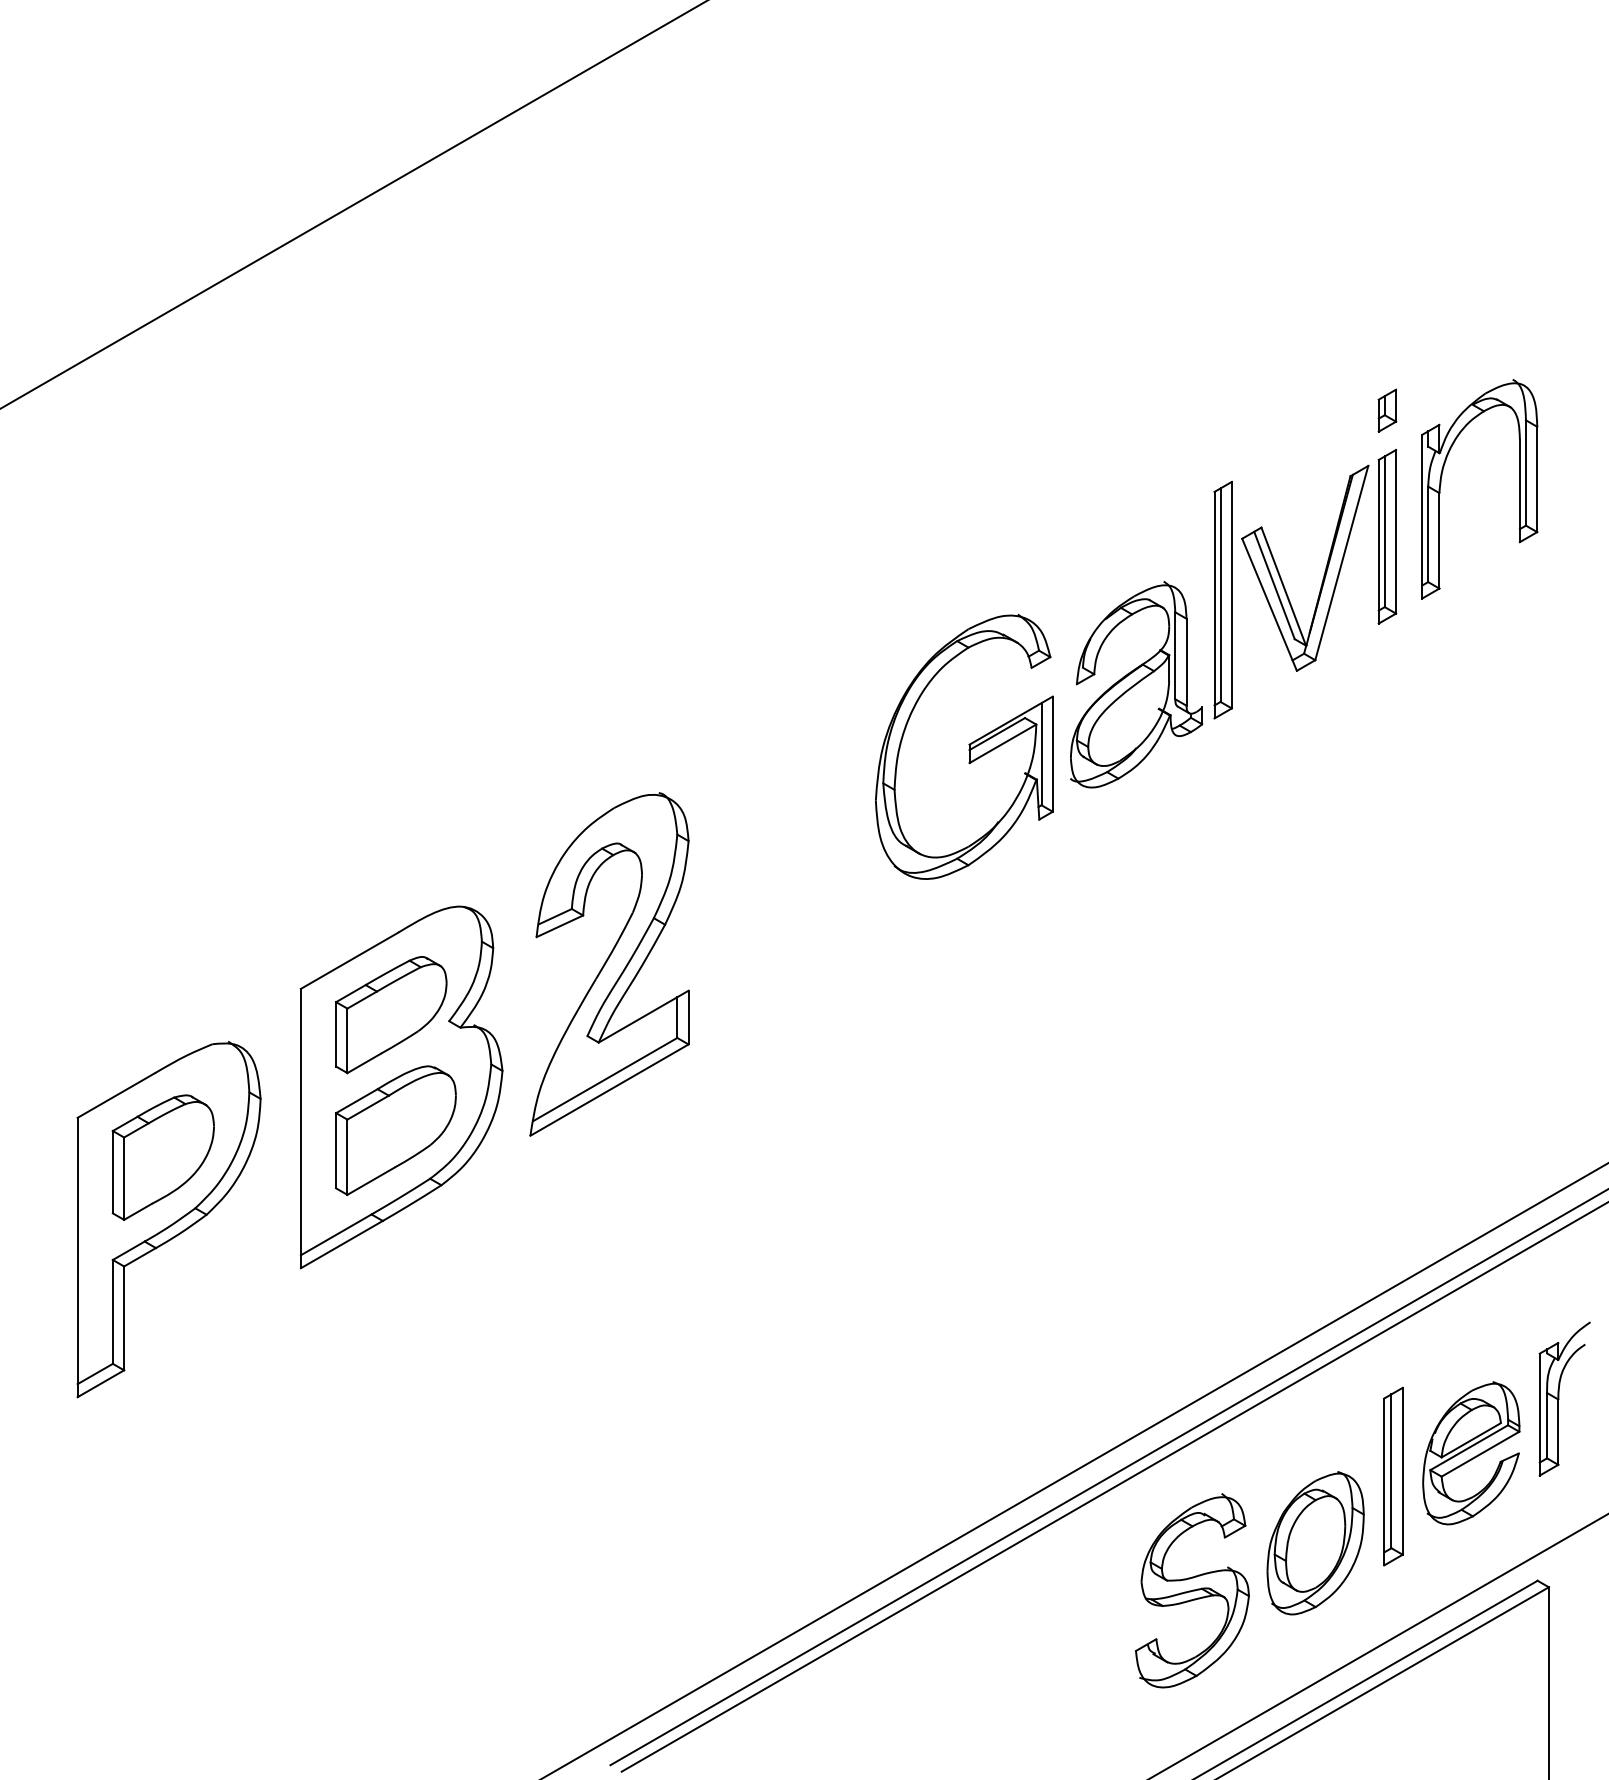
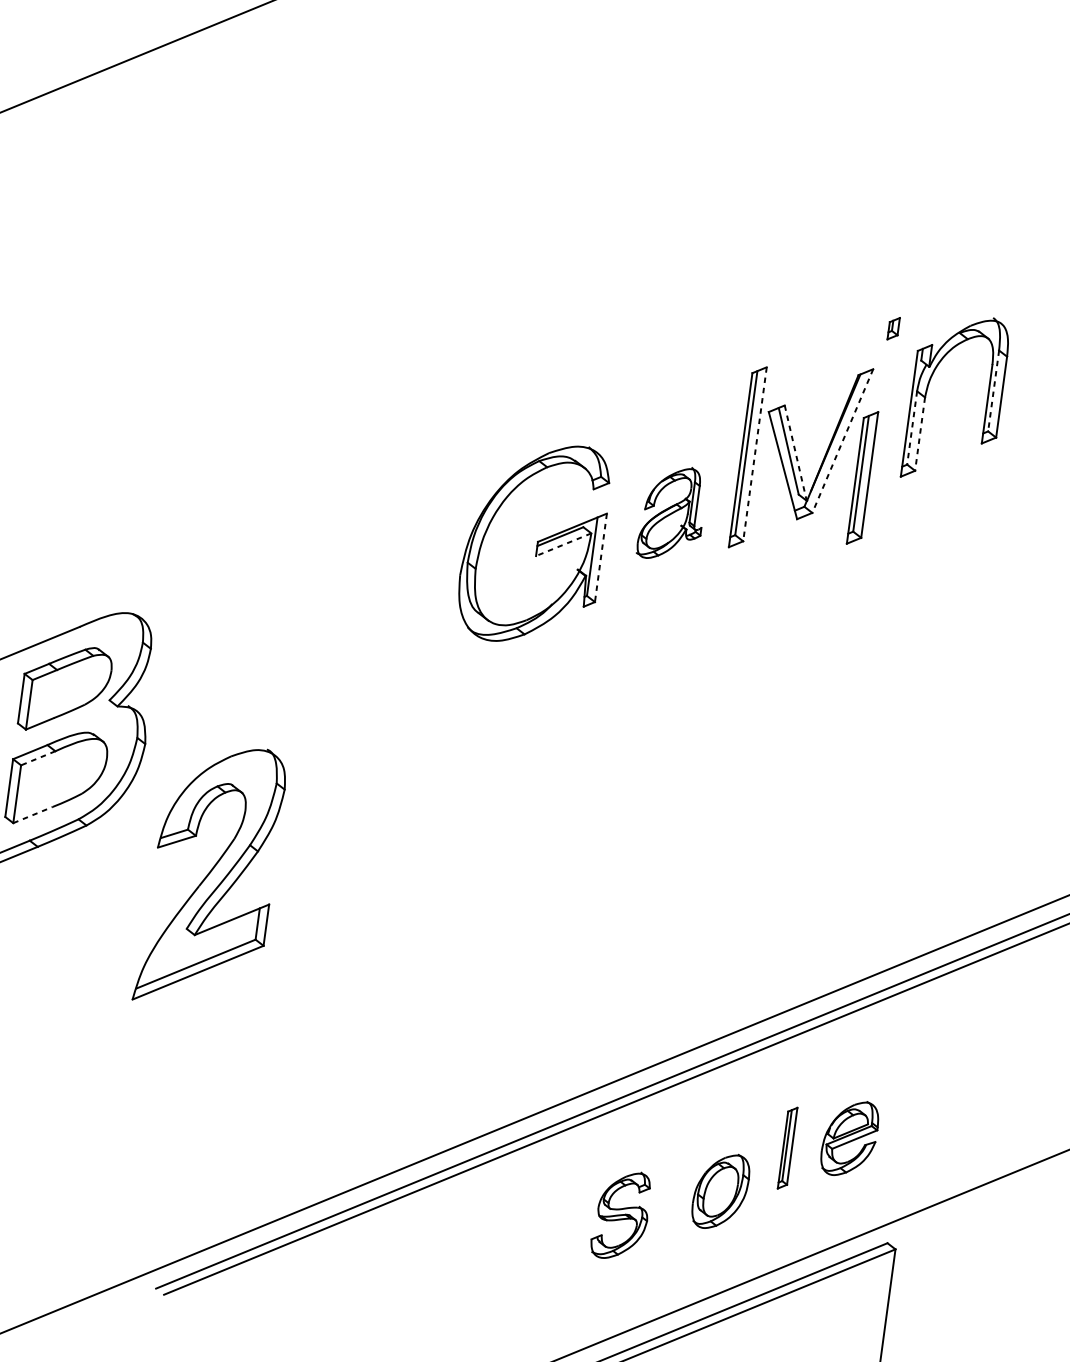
part: (1387, 410) -> (893, 328), size x0.7
line: (1525, 472) -> (993, 390), solid -> dashed
line: (1428, 534) -> (912, 428), solid -> dashed
part: (1387, 536) -> (862, 477), moved
line: (1439, 540) -> (920, 433), solid -> dashed
line: (1341, 563) -> (842, 441), solid -> dashed
line: (1283, 587) -> (795, 453), solid -> dashed
line: (1231, 595) -> (754, 454), solid -> dashed
part: (1136, 684) -> (672, 513), size x0.6
line: (1002, 743) -> (563, 544), solid -> dashed
line: (1052, 754) -> (600, 558), solid -> dashed
part: (609, 964) -> (211, 876), moved
line: (368, 1107) -> (38, 758), solid -> dashed
line: (371, 1180) -> (33, 814), solid -> dashed
part: (1564, 1398) -> (927, 1105), removed
part: (1471, 1453) -> (849, 1138), size x0.7
part: (1393, 1476) -> (787, 1148), size x0.6
part: (1315, 1543) -> (720, 1191), size x0.7
part: (1192, 1590) -> (621, 1214), size x0.6

